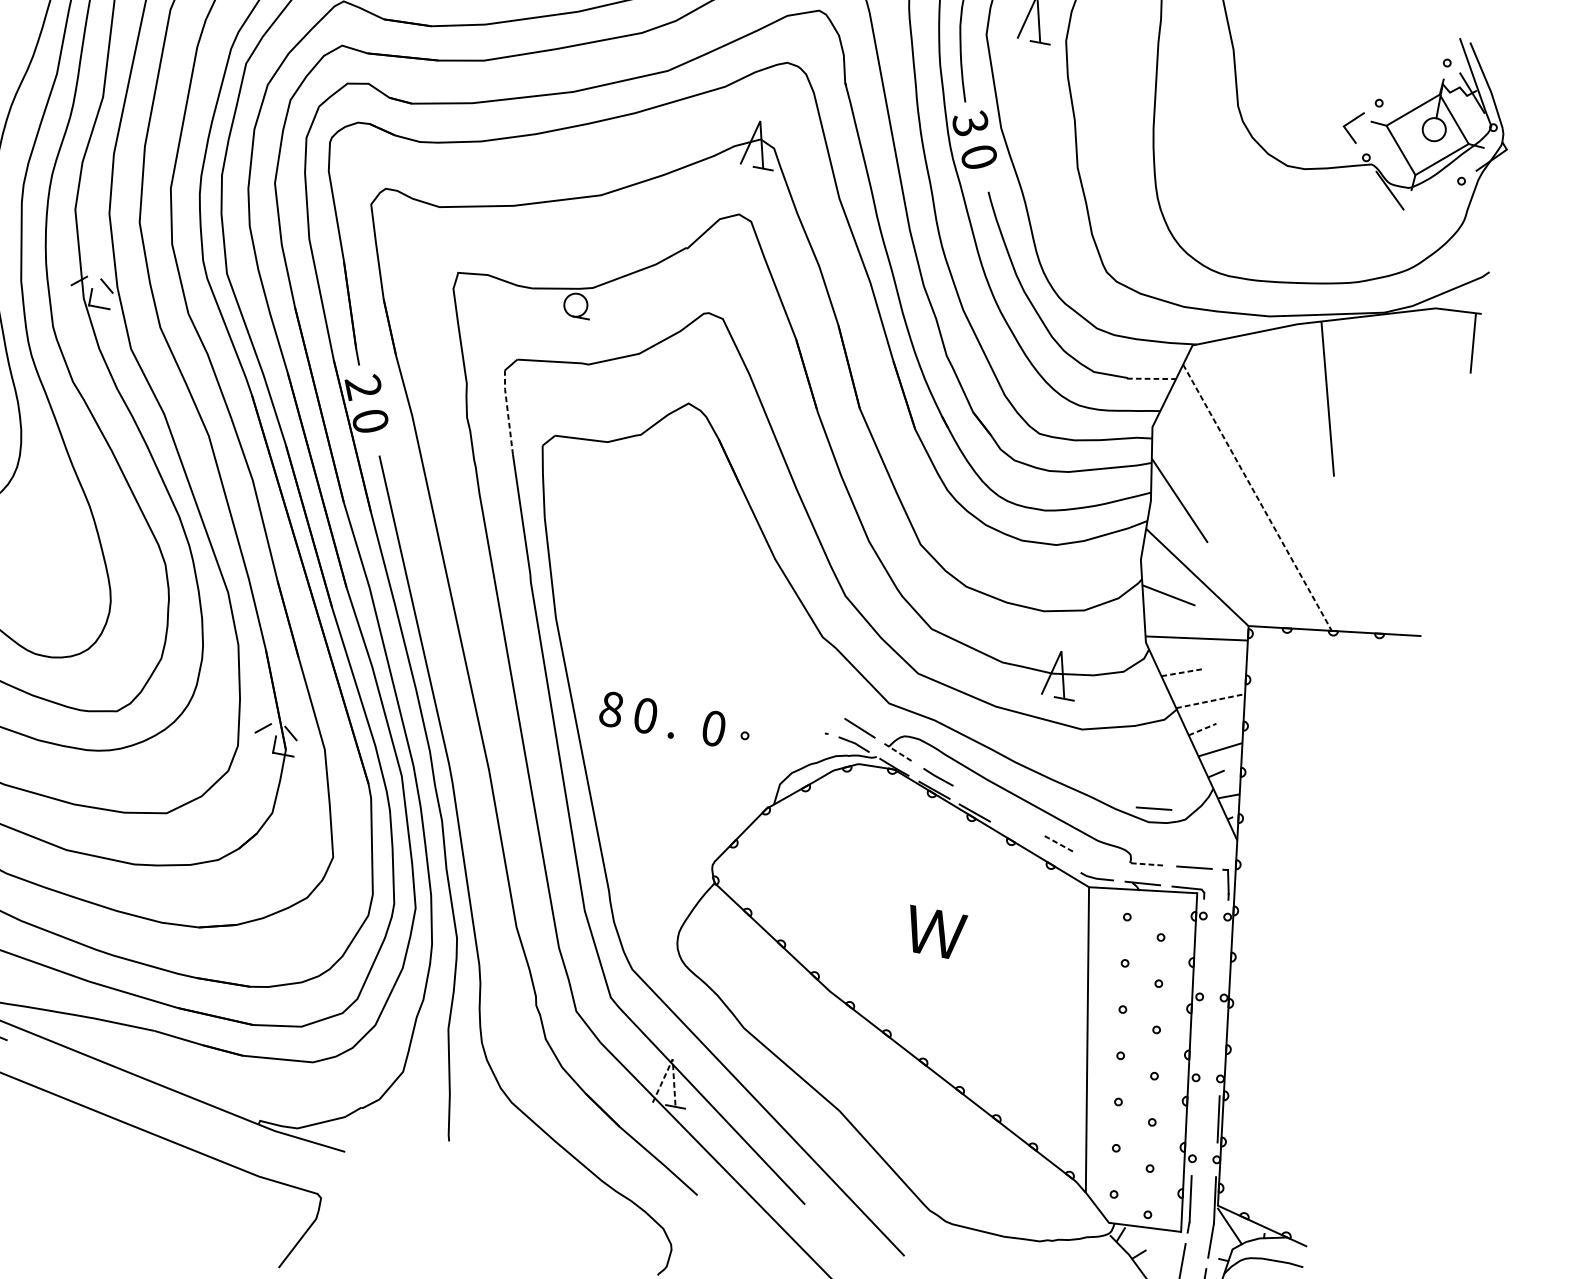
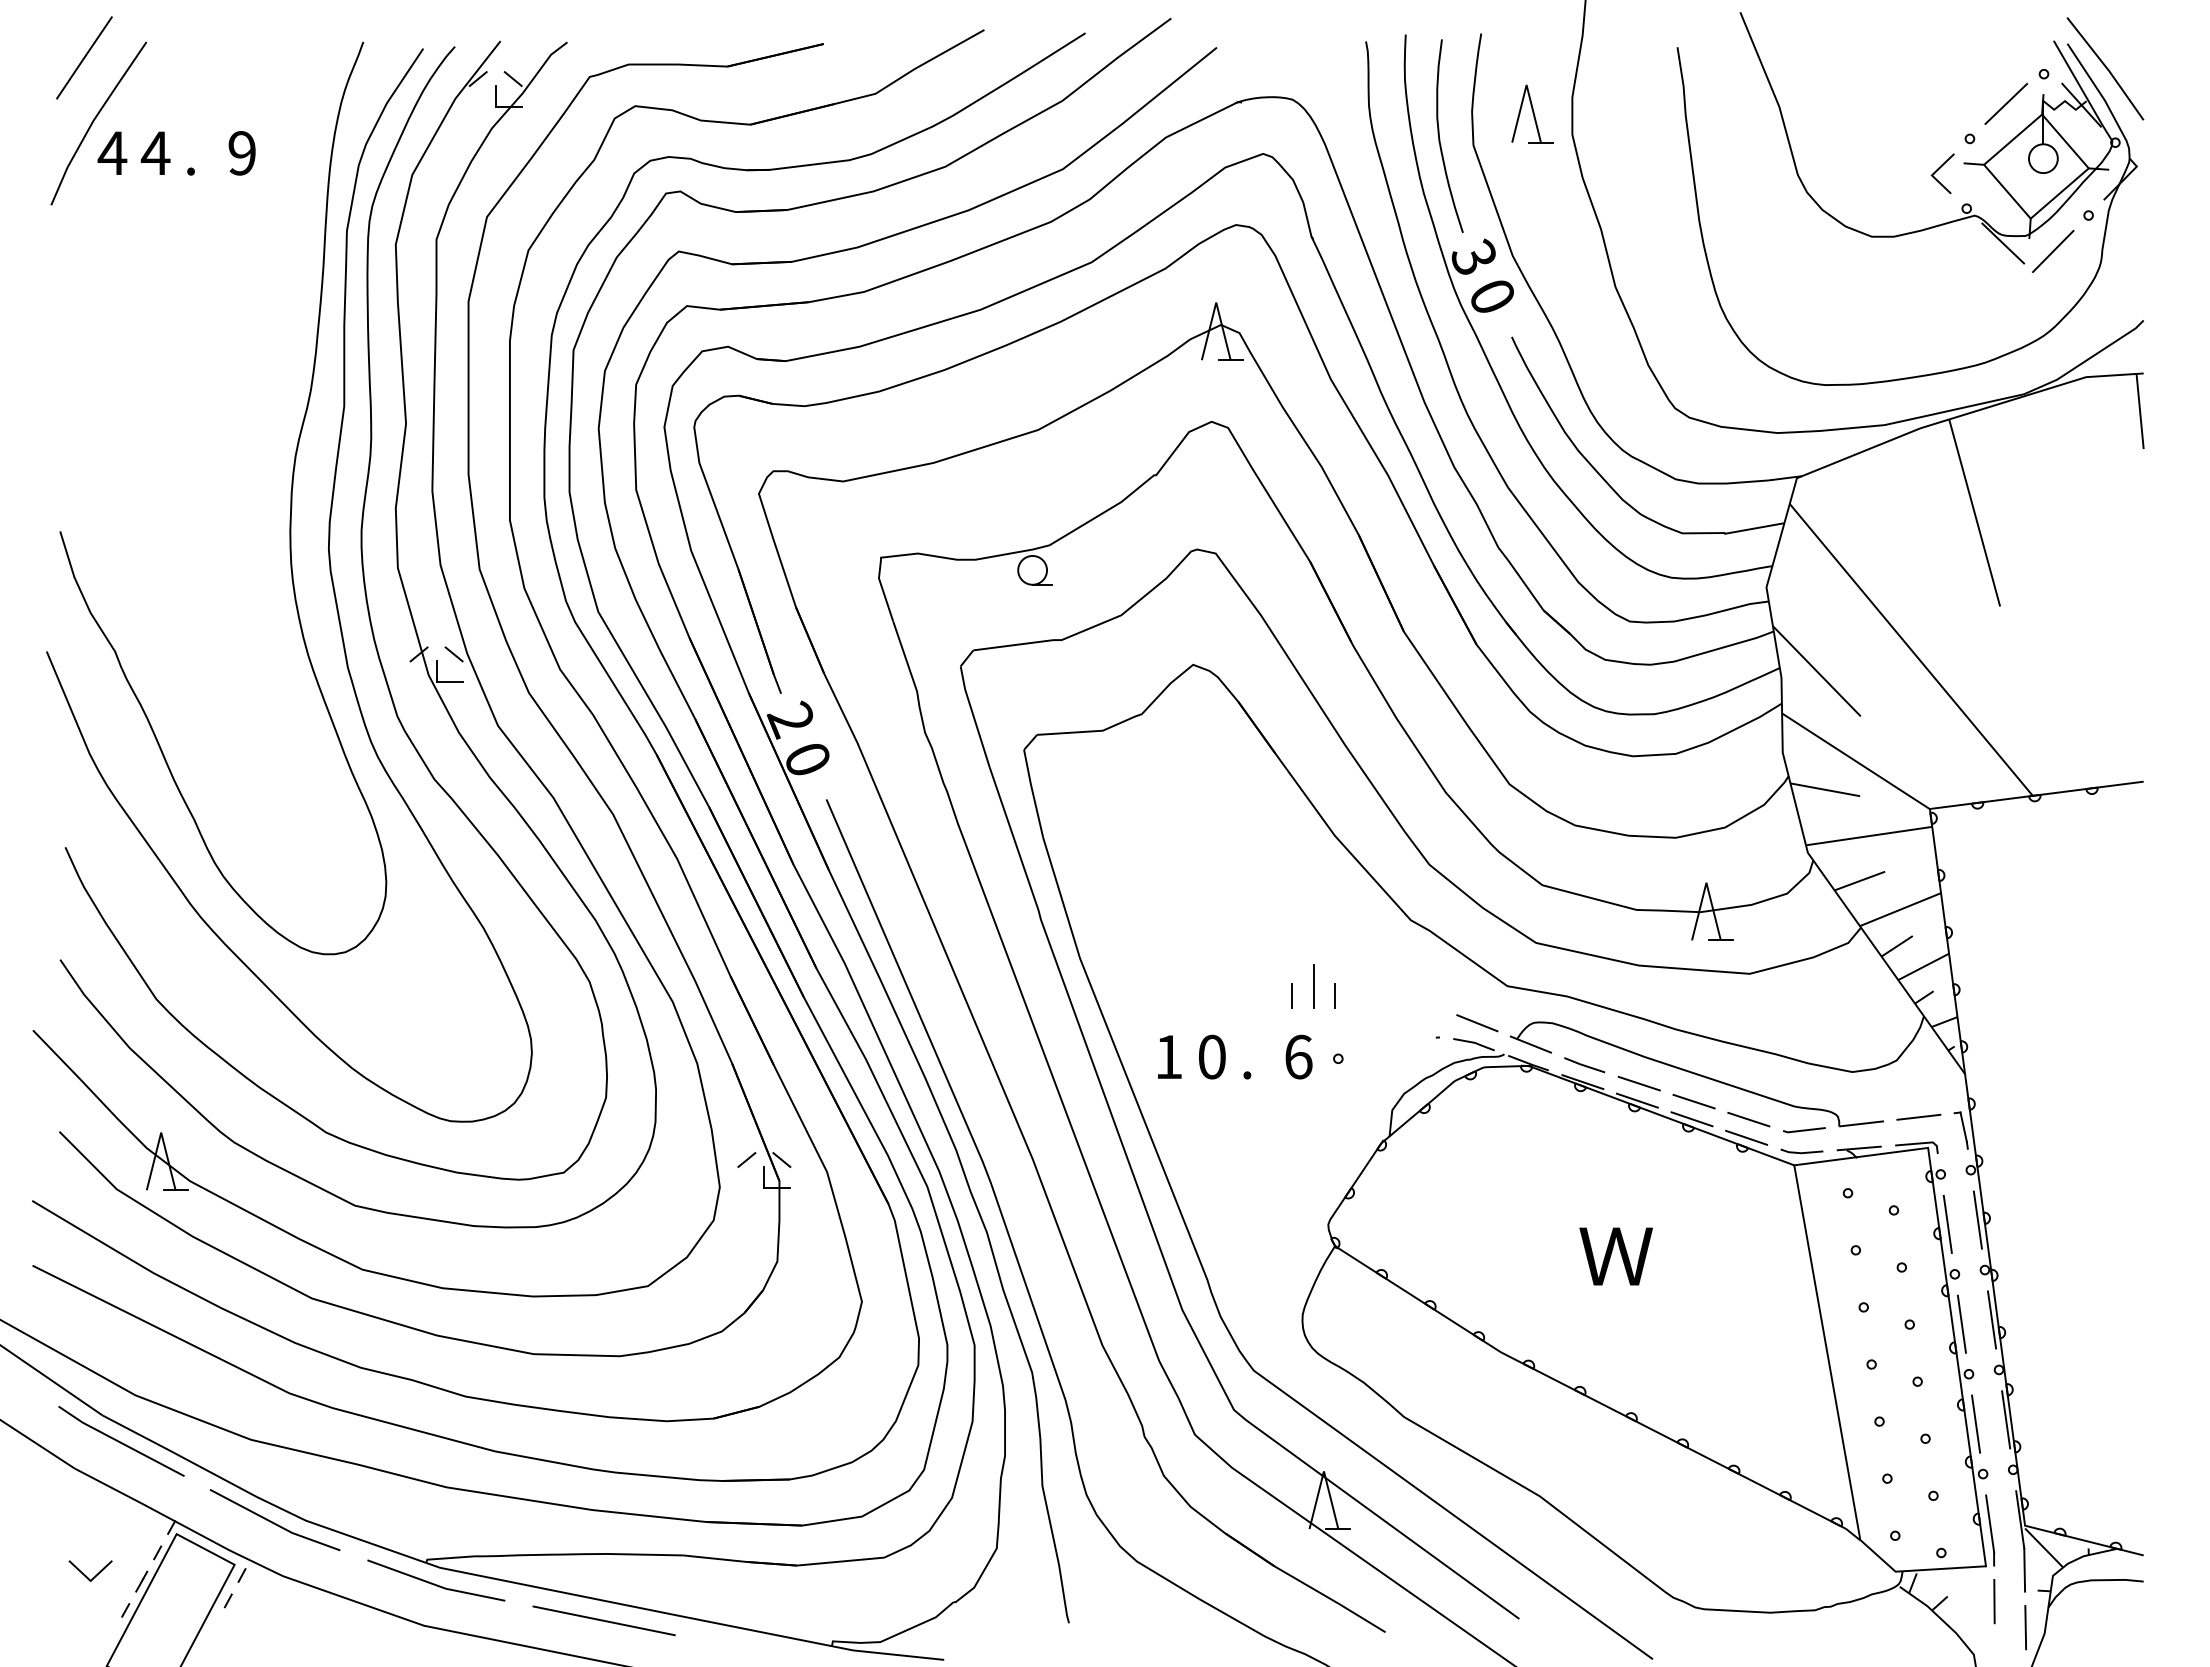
line: (1496, 67) -> (2105, 68), added
line: (1413, 80) -> (2006, 103), added
line: (1428, 203) -> (2053, 250), added
line: (1151, 378) -> (1754, 528), dashed -> solid
line: (507, 411) -> (973, 716), dashed -> solid
line: (1257, 497) -> (1911, 649), dashed -> solid
line: (1182, 672) -> (1859, 881), dashed -> solid
line: (736, 675) -> (1313, 986), added
line: (717, 679) -> (1291, 996), added
line: (751, 686) -> (1335, 996), added
line: (1210, 701) -> (1900, 909), dashed -> solid
text: (611, 708) -> (1168, 1056), 8 -> 1
text: (713, 728) -> (1298, 1056), 0 -> 6
line: (1202, 729) -> (1897, 946), dashed -> solid
line: (898, 752) -> (1530, 1044), dashed -> solid
line: (978, 799) -> (1638, 1083), added
line: (1153, 808) -> (1855, 1053), removed
line: (1018, 821) -> (1693, 1101), added
line: (1014, 835) -> (1691, 1119), added
line: (1059, 844) -> (1748, 1119), dashed -> solid
line: (1055, 858) -> (1746, 1137), added
line: (1102, 861) -> (1804, 1130), added
line: (1148, 864) -> (1861, 1123), dashed -> solid
line: (1201, 955) -> (1947, 1223), added
line: (1225, 957) -> (1977, 1219), added
line: (1197, 1036) -> (1961, 1323), added
line: (1221, 1037) -> (1991, 1319), added
line: (672, 1059) -> (1323, 1471), dashed -> solid
line: (82, 1070) -> (603, 1620), added
line: (1194, 1117) -> (1976, 1423), added

